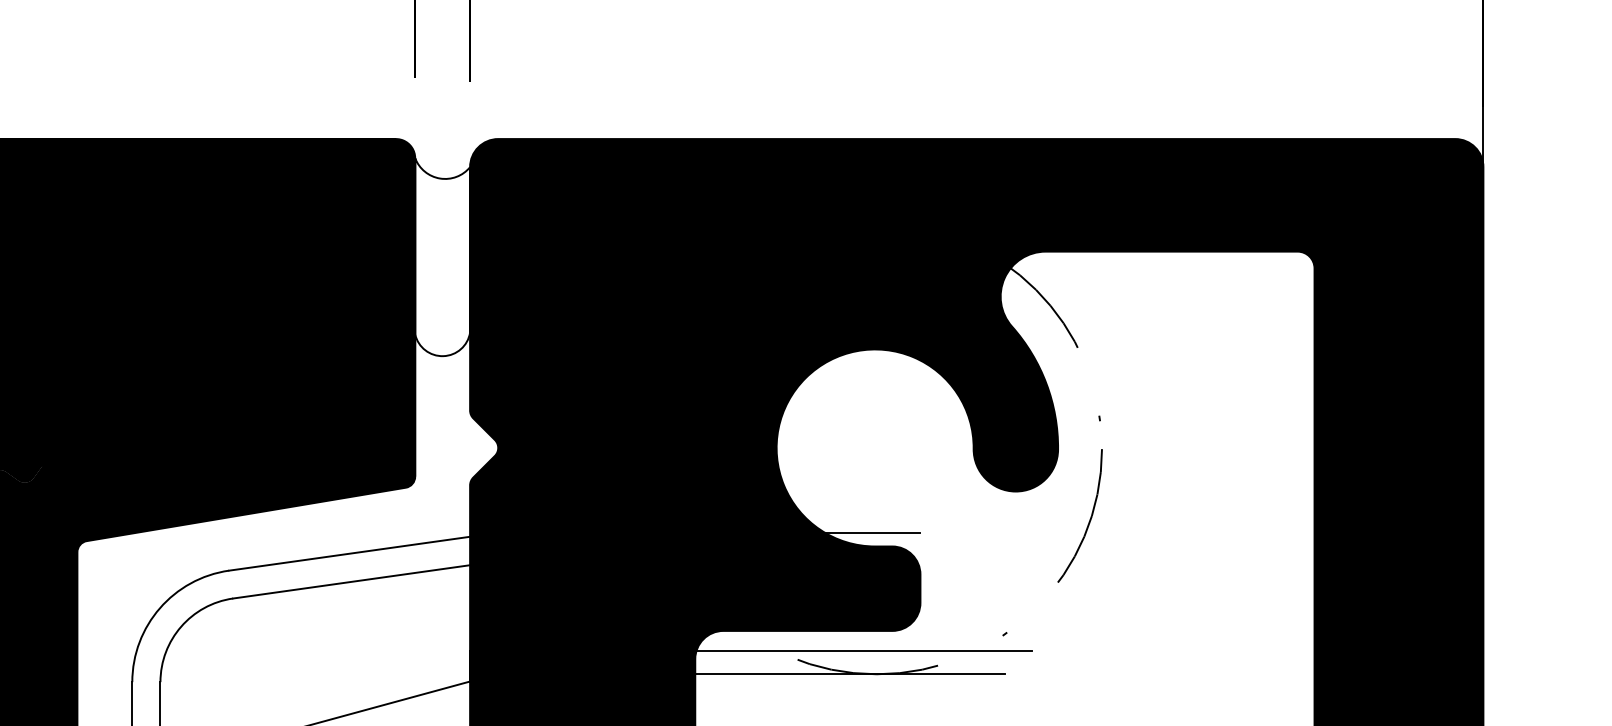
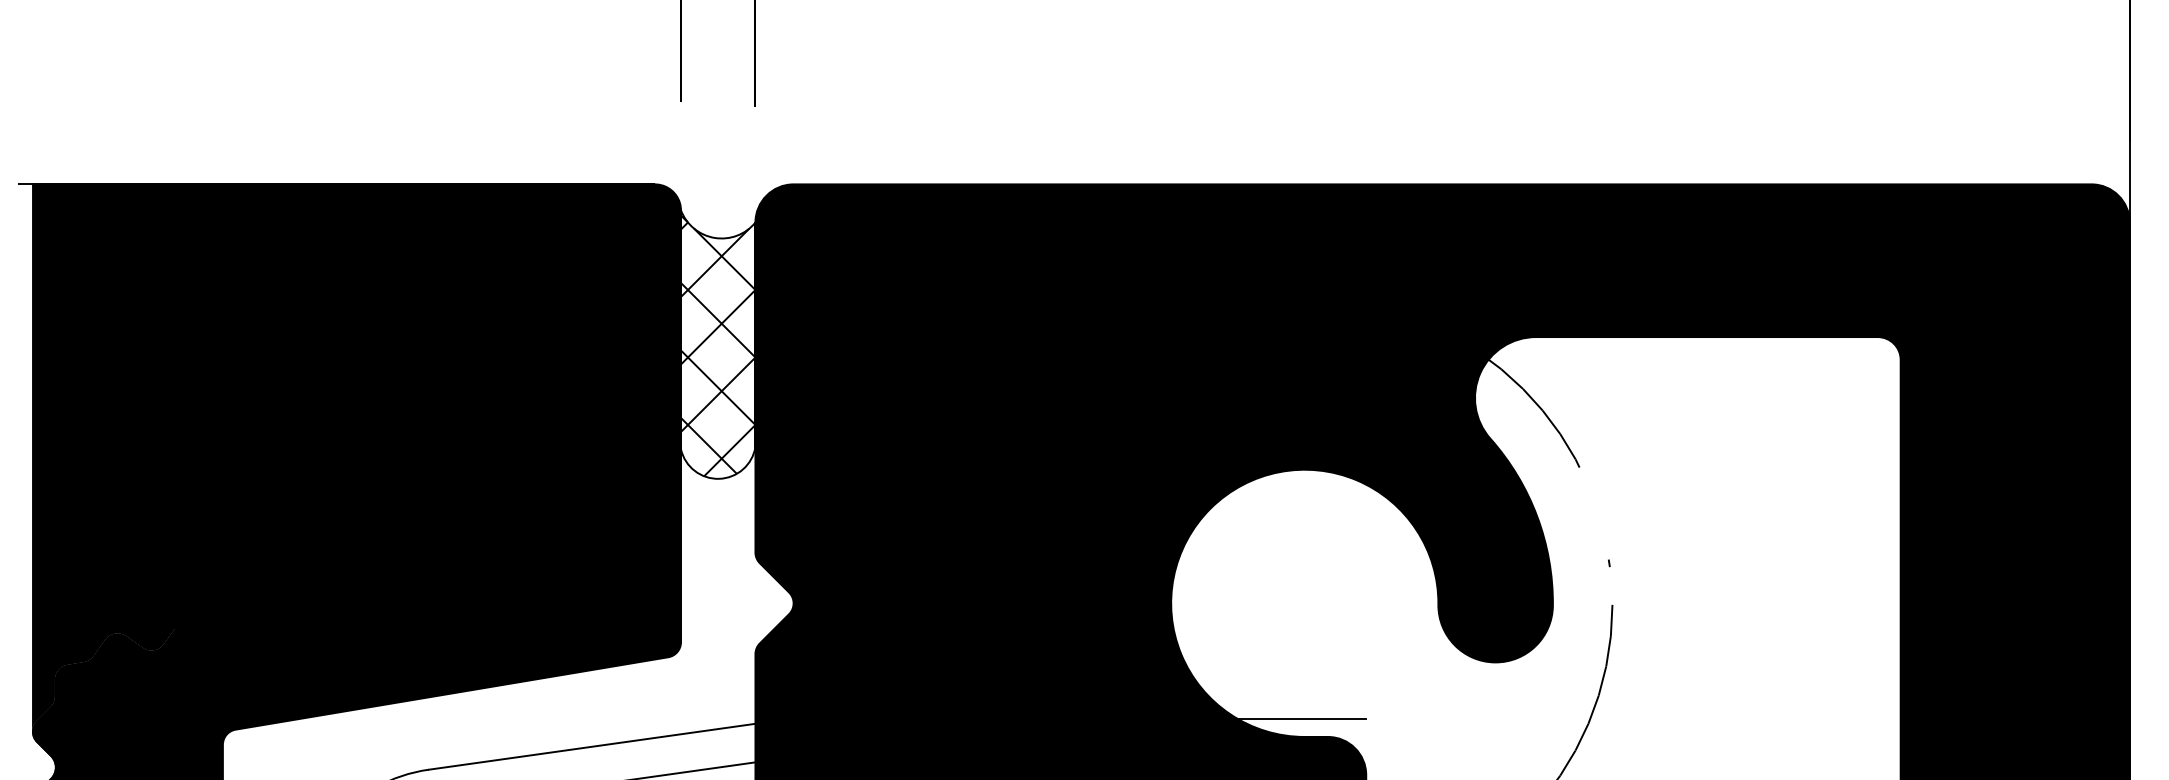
hatch: (442, 258) -> (718, 346), added

